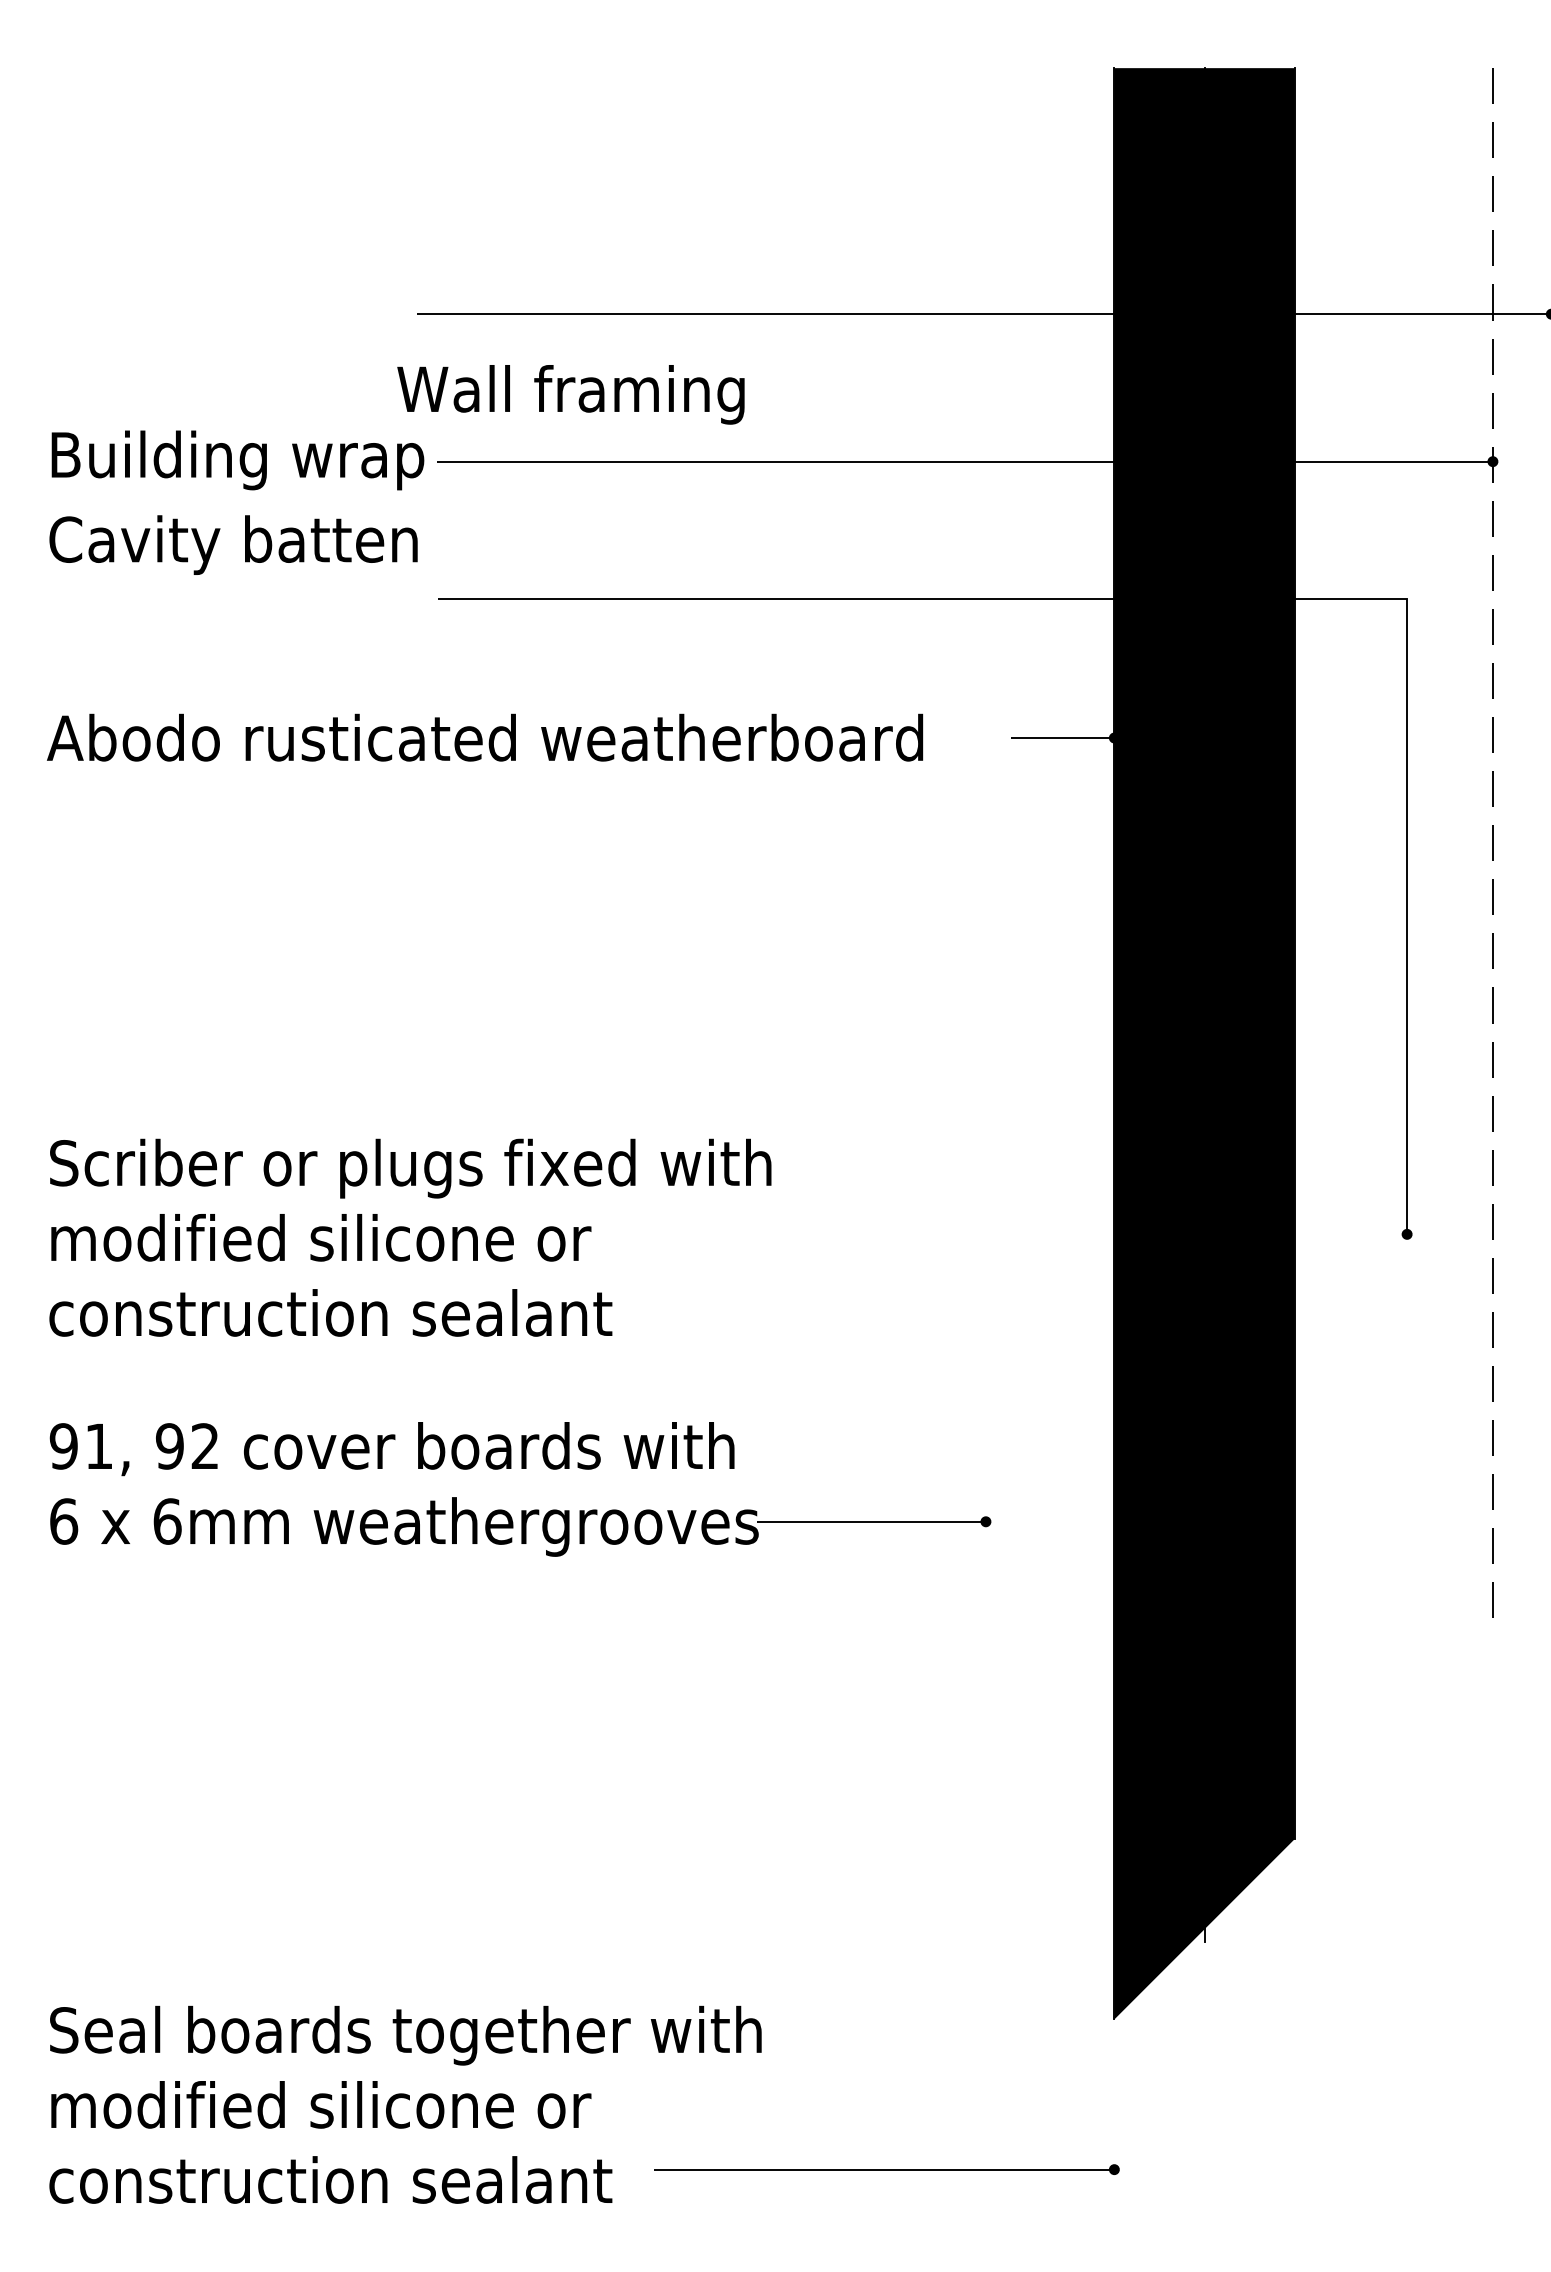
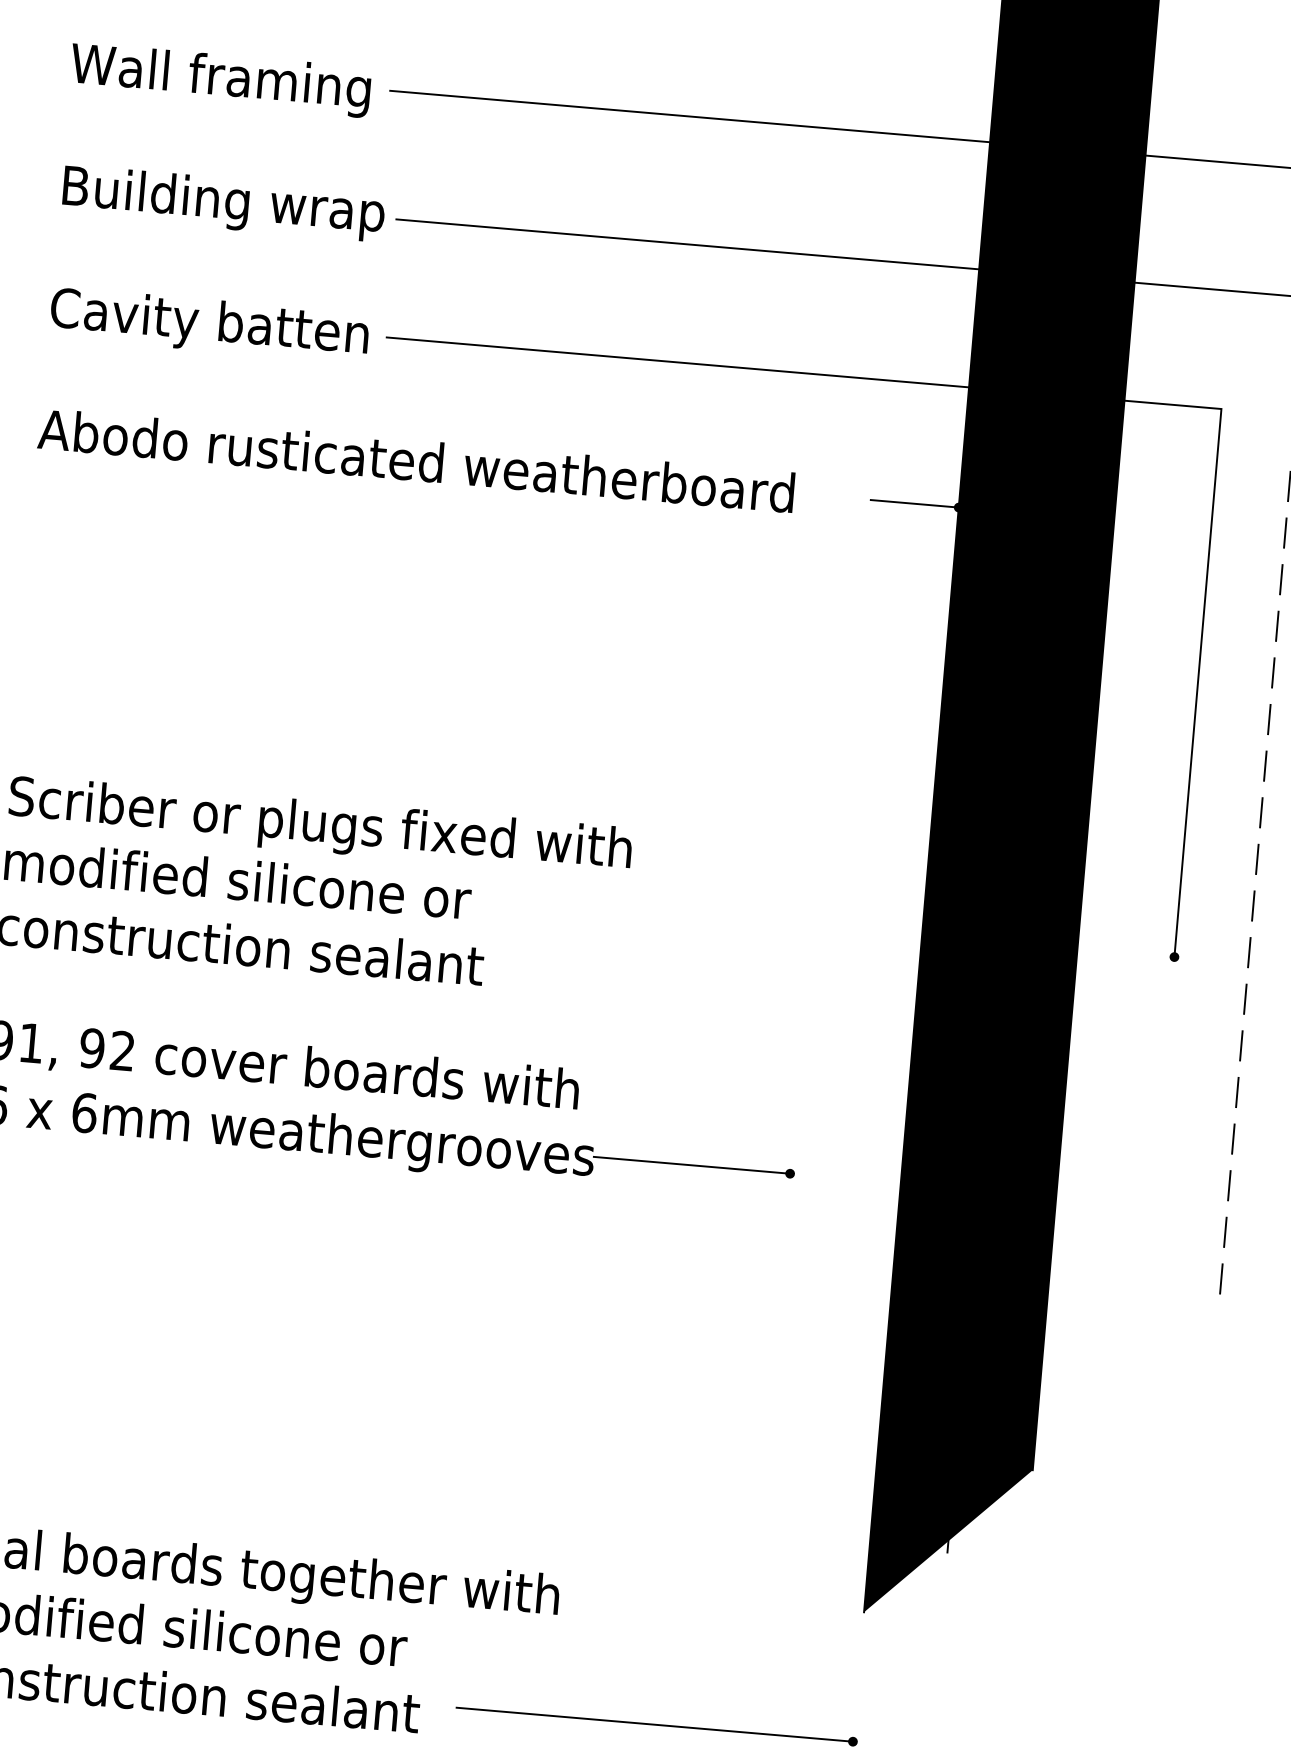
text: (570, 394) -> (220, 79), moved
text: (233, 544) -> (209, 324), moved

